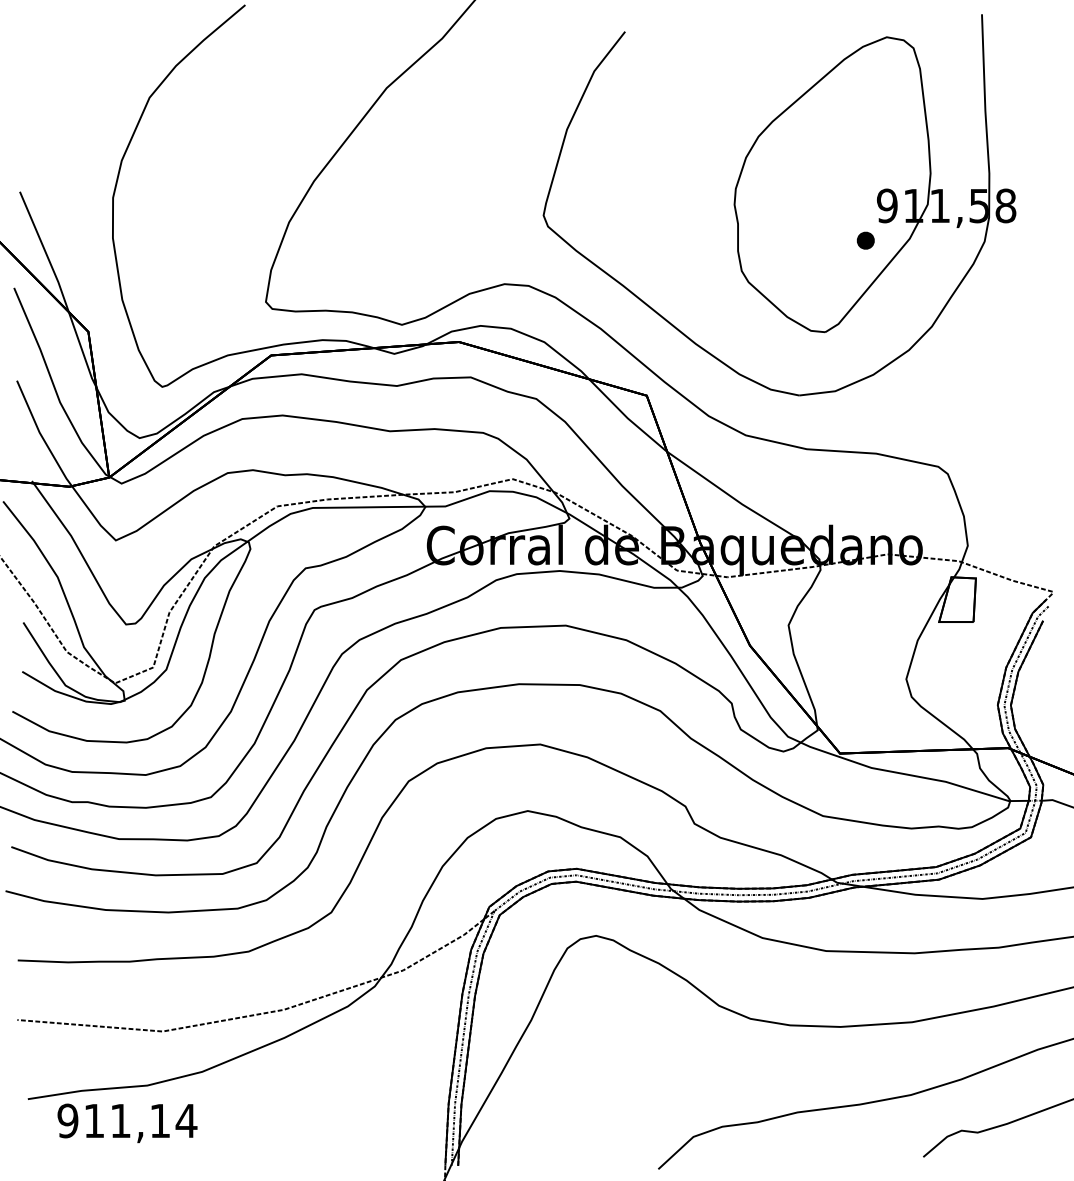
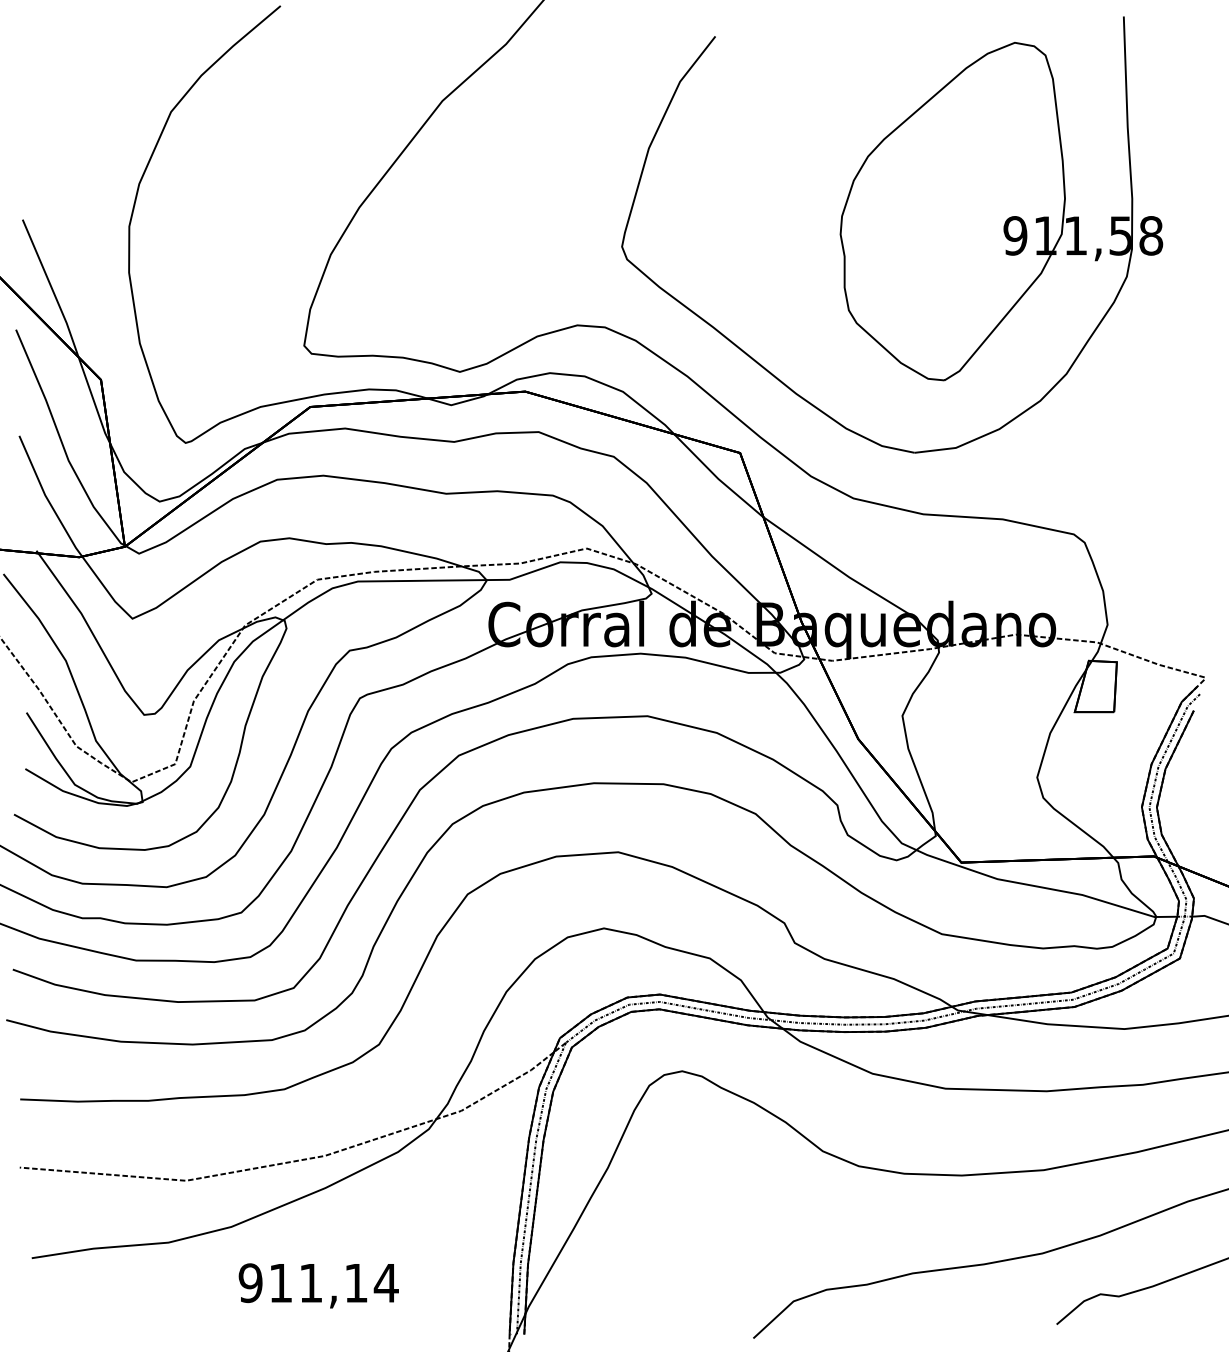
part: (865, 240) -> (990, 275), removed
text: (127, 1123) -> (318, 1285), moved

